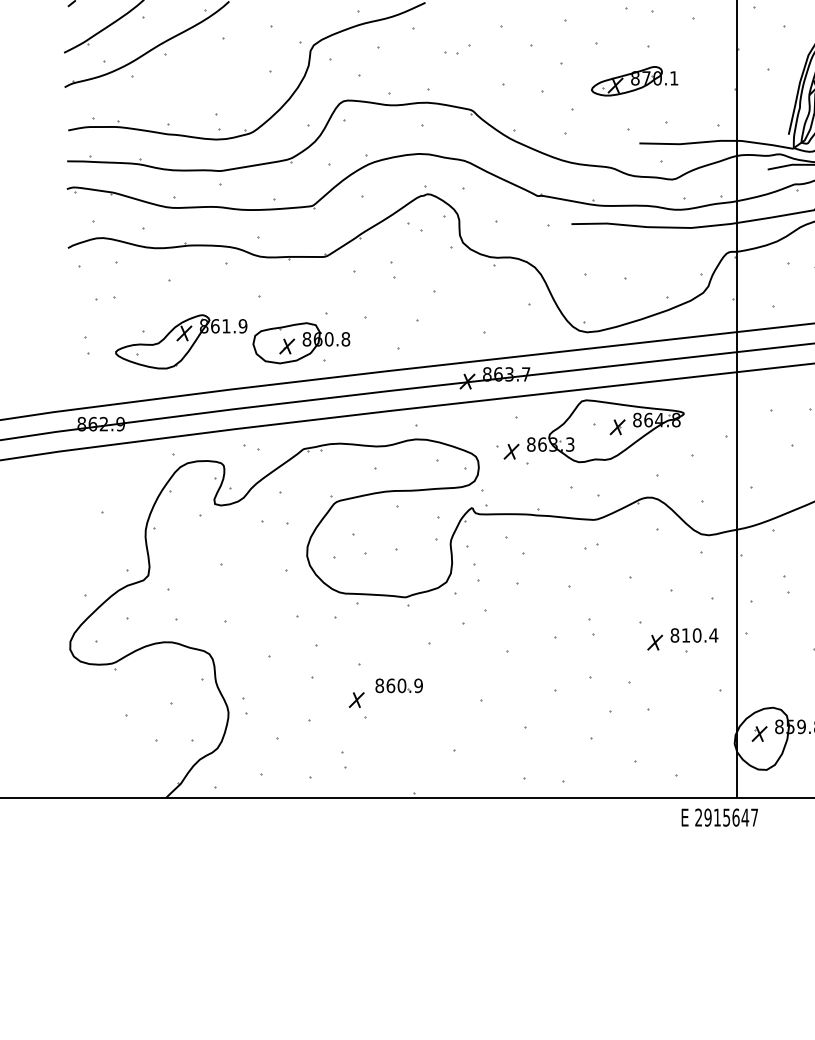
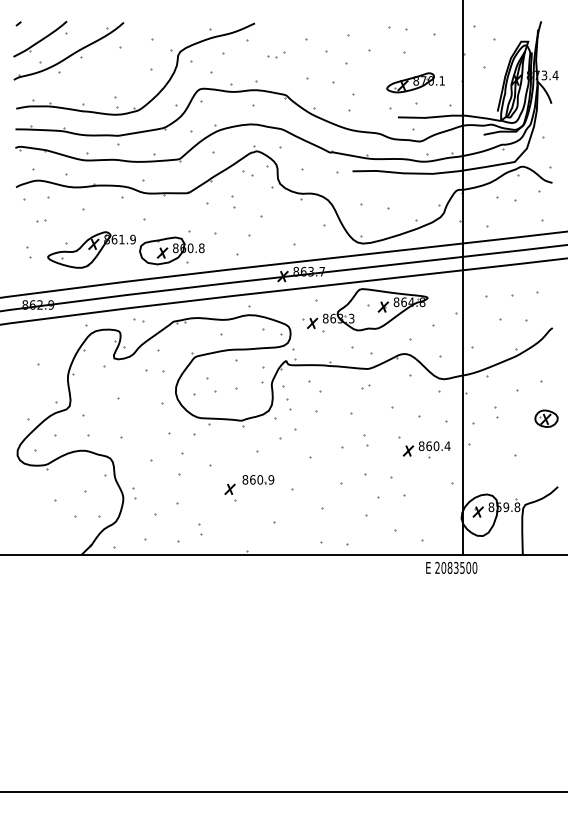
part: (634, 80) -> (415, 82), moved
part: (106, 297) -> (41, 220), size x0.62
text: (685, 635) -> (428, 446), 810.4 -> 860.4
part: (385, 698) -> (249, 488), moved
text: (731, 816) -> (459, 567), 2915647 -> 2083500

